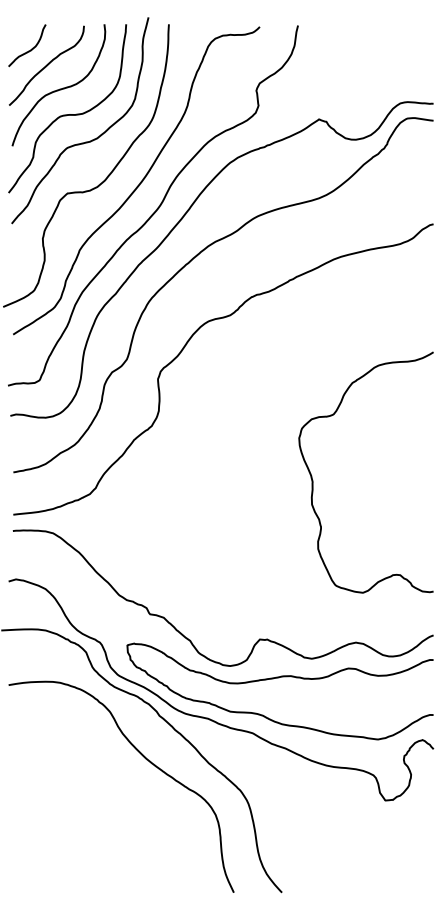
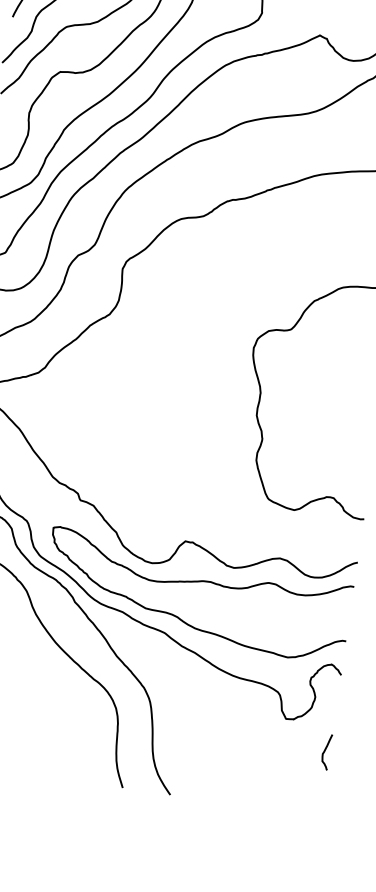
curve: (429, 826) -> (325, 751), added

